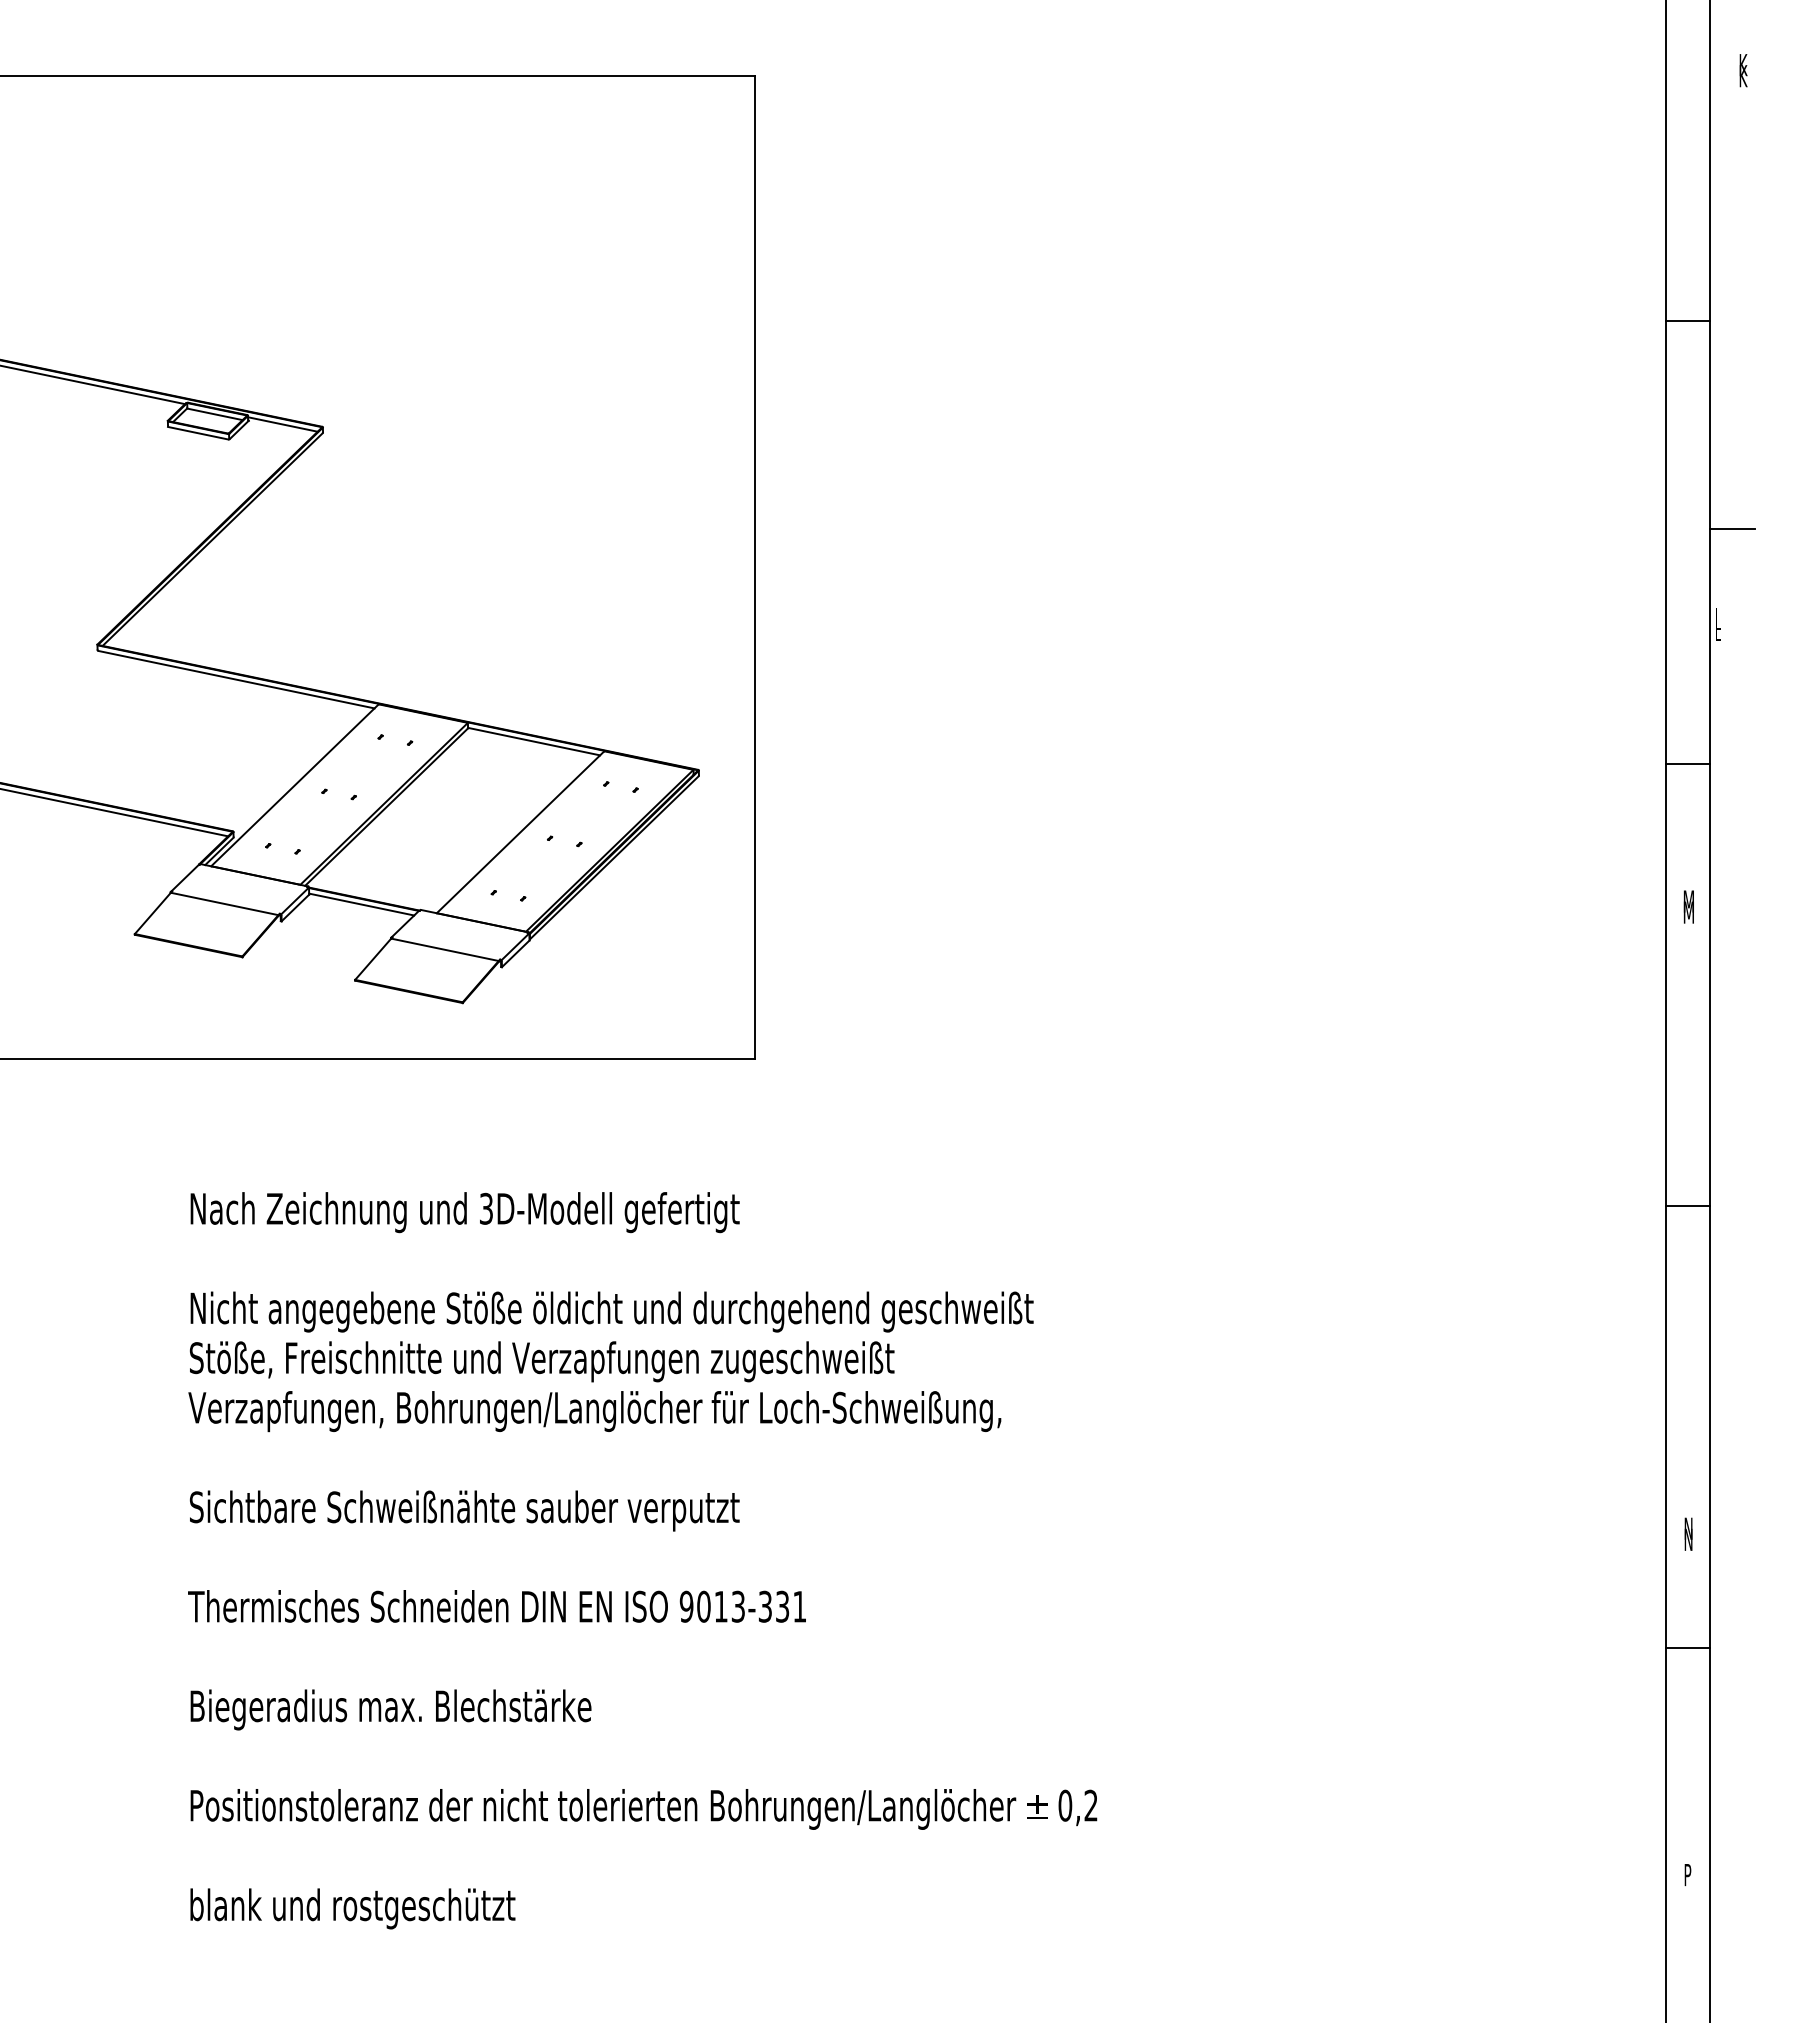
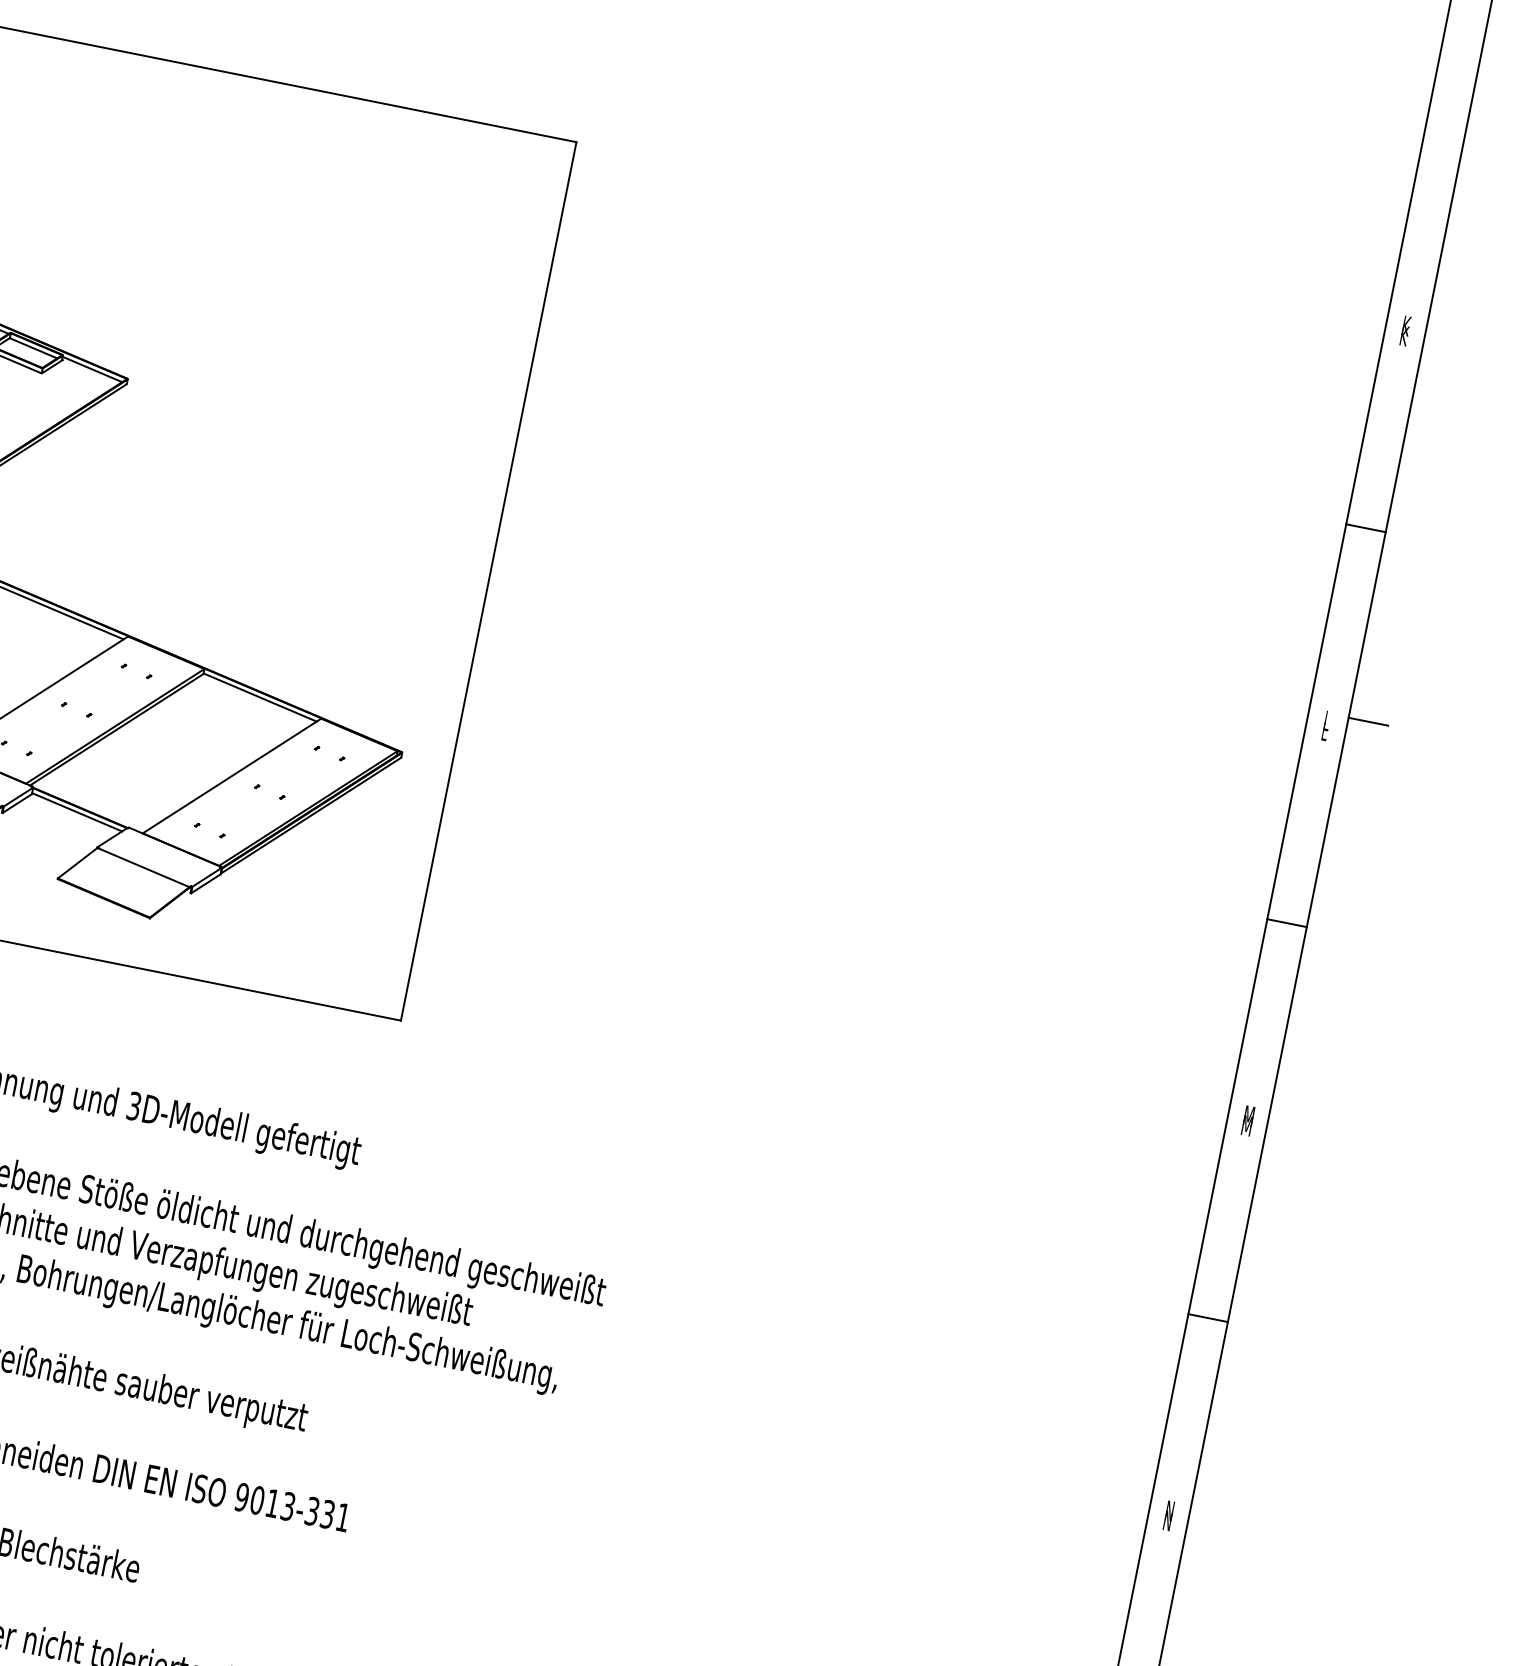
text: (1743, 70) -> (1405, 330), moved
text: (1718, 624) -> (1326, 725), moved
text: (1688, 906) -> (1247, 1120), moved
text: (1688, 1533) -> (1168, 1515), moved

